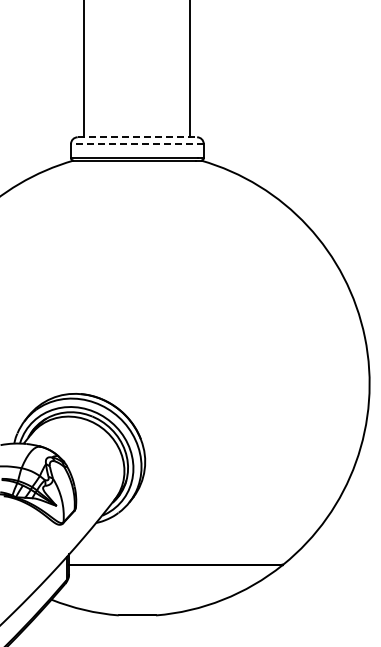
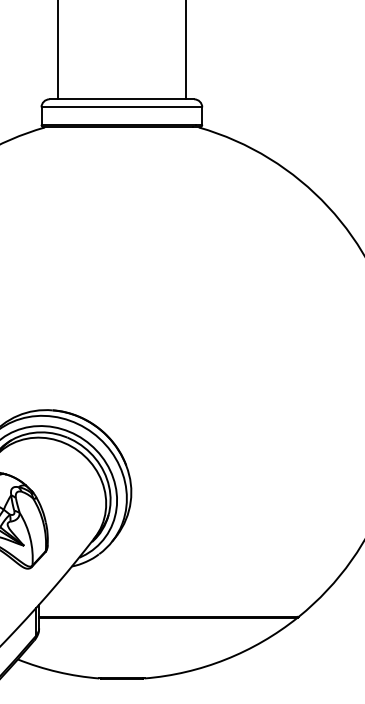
line: (137, 137) -> (122, 99), dashed -> solid
line: (136, 143) -> (120, 106), dashed -> solid

